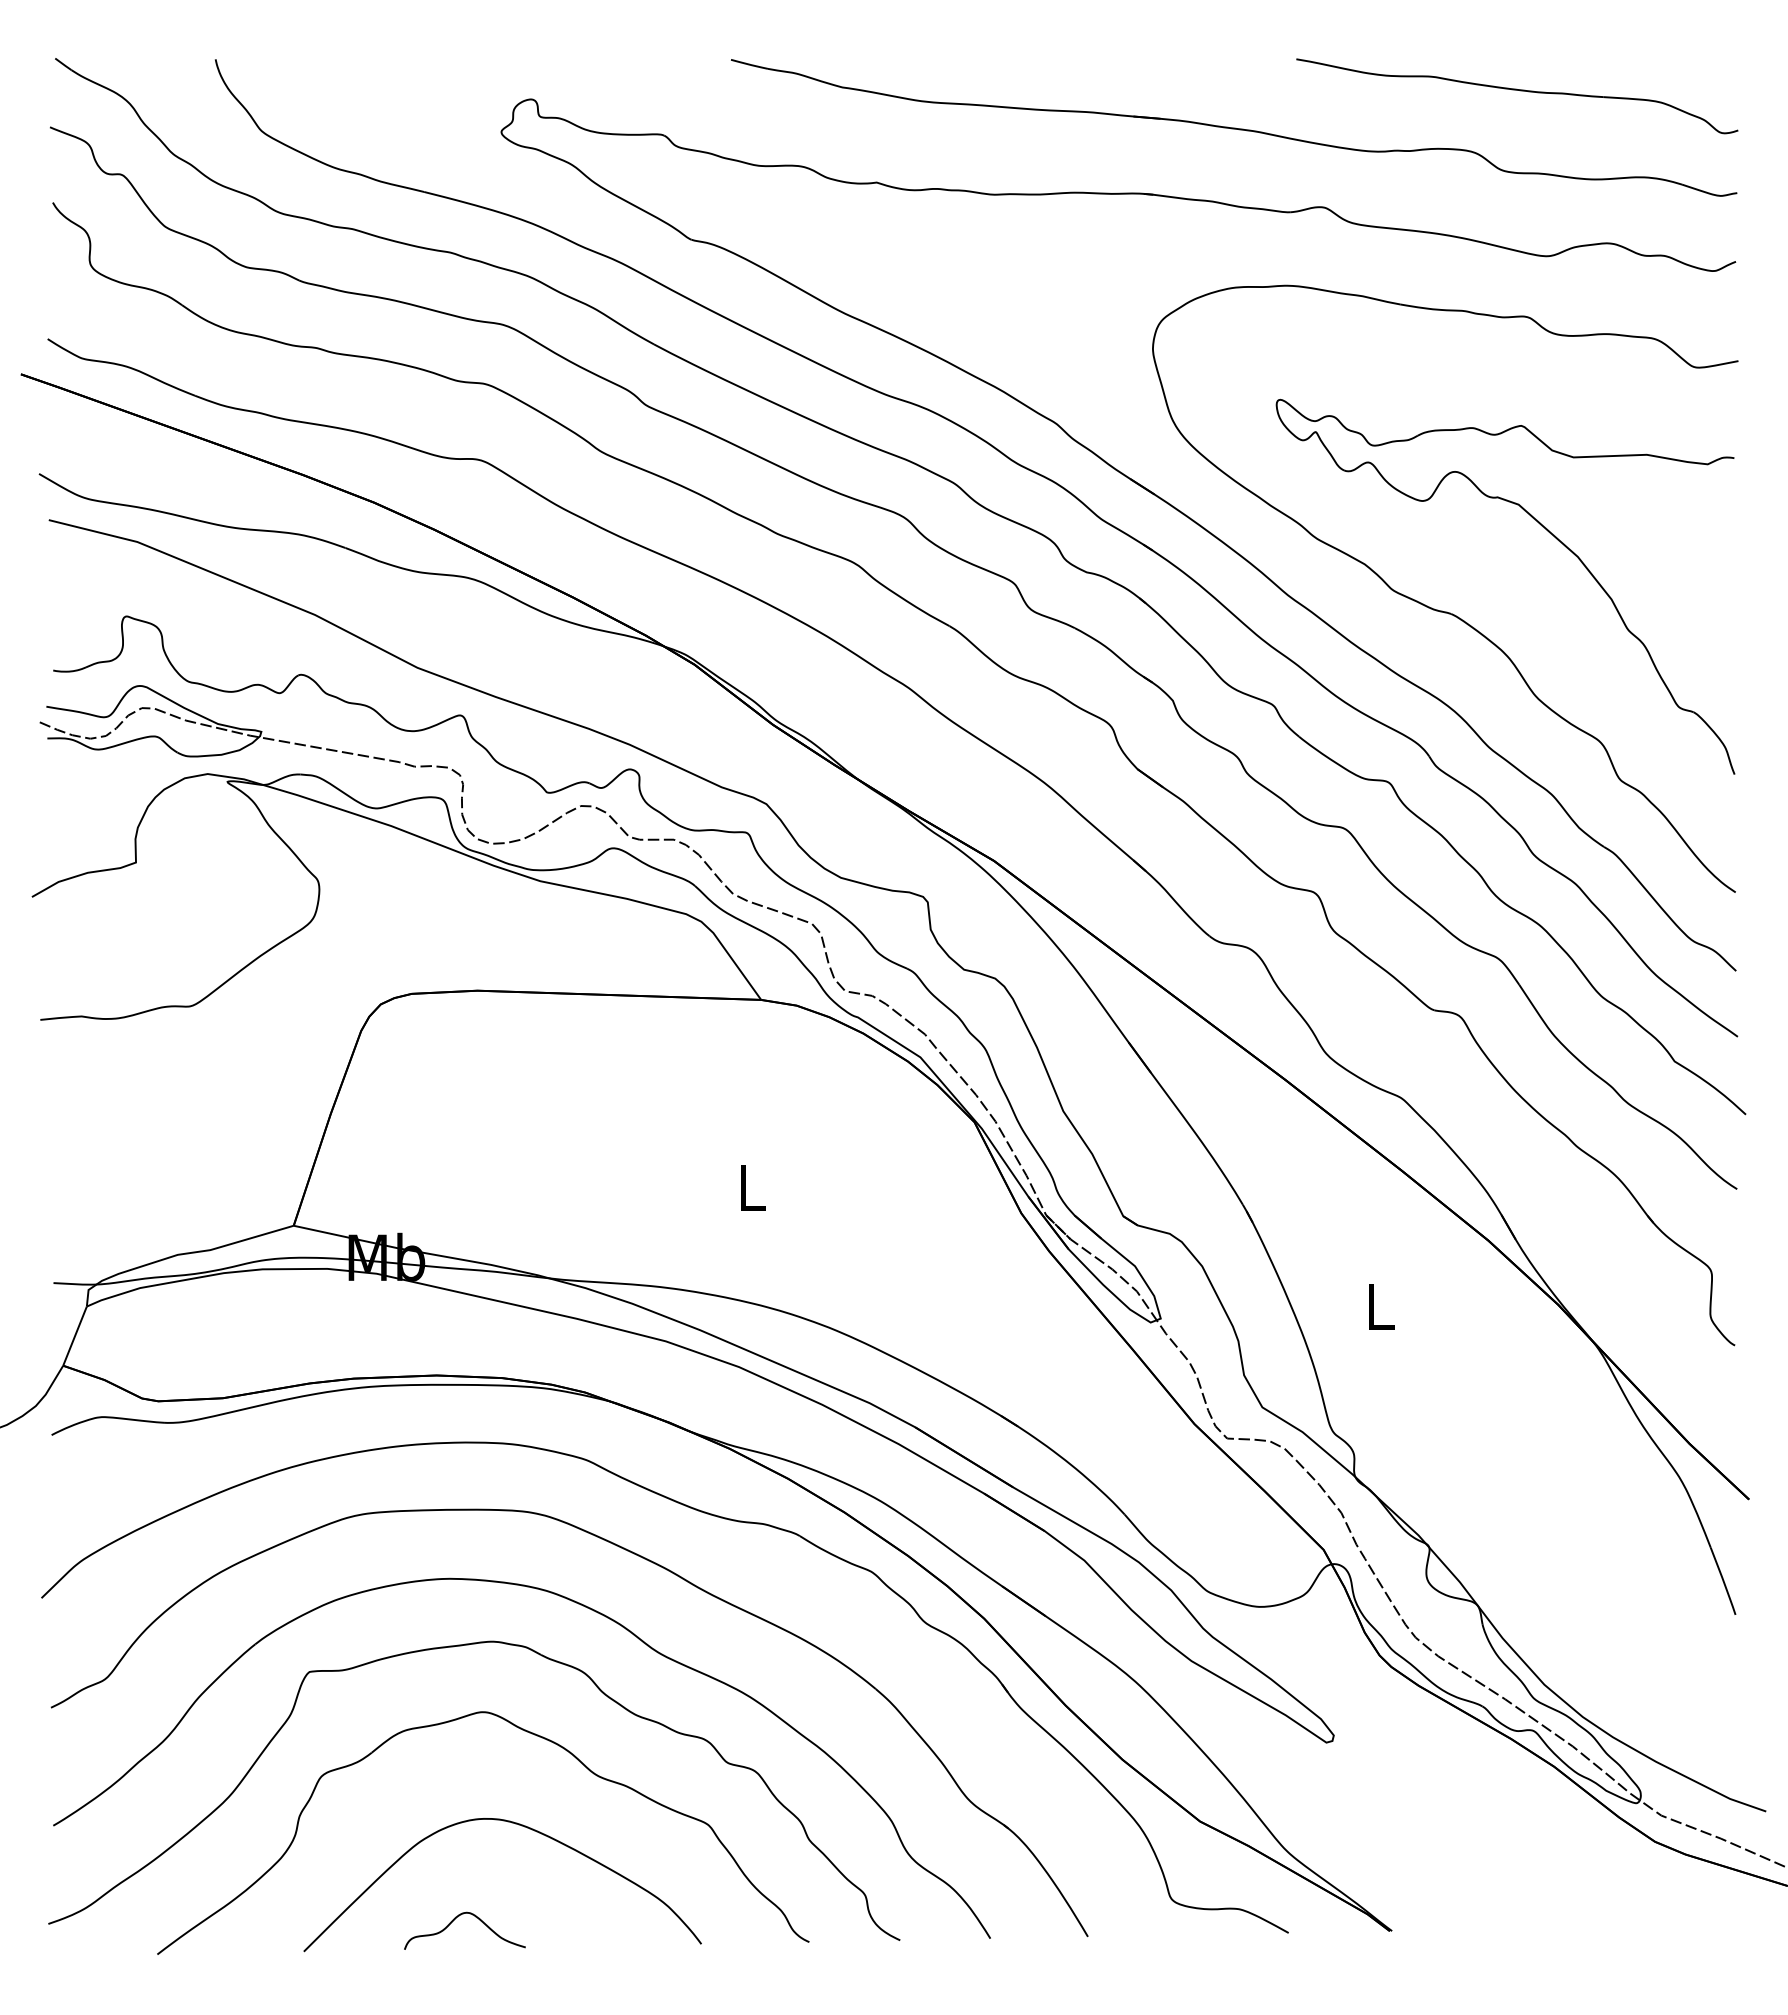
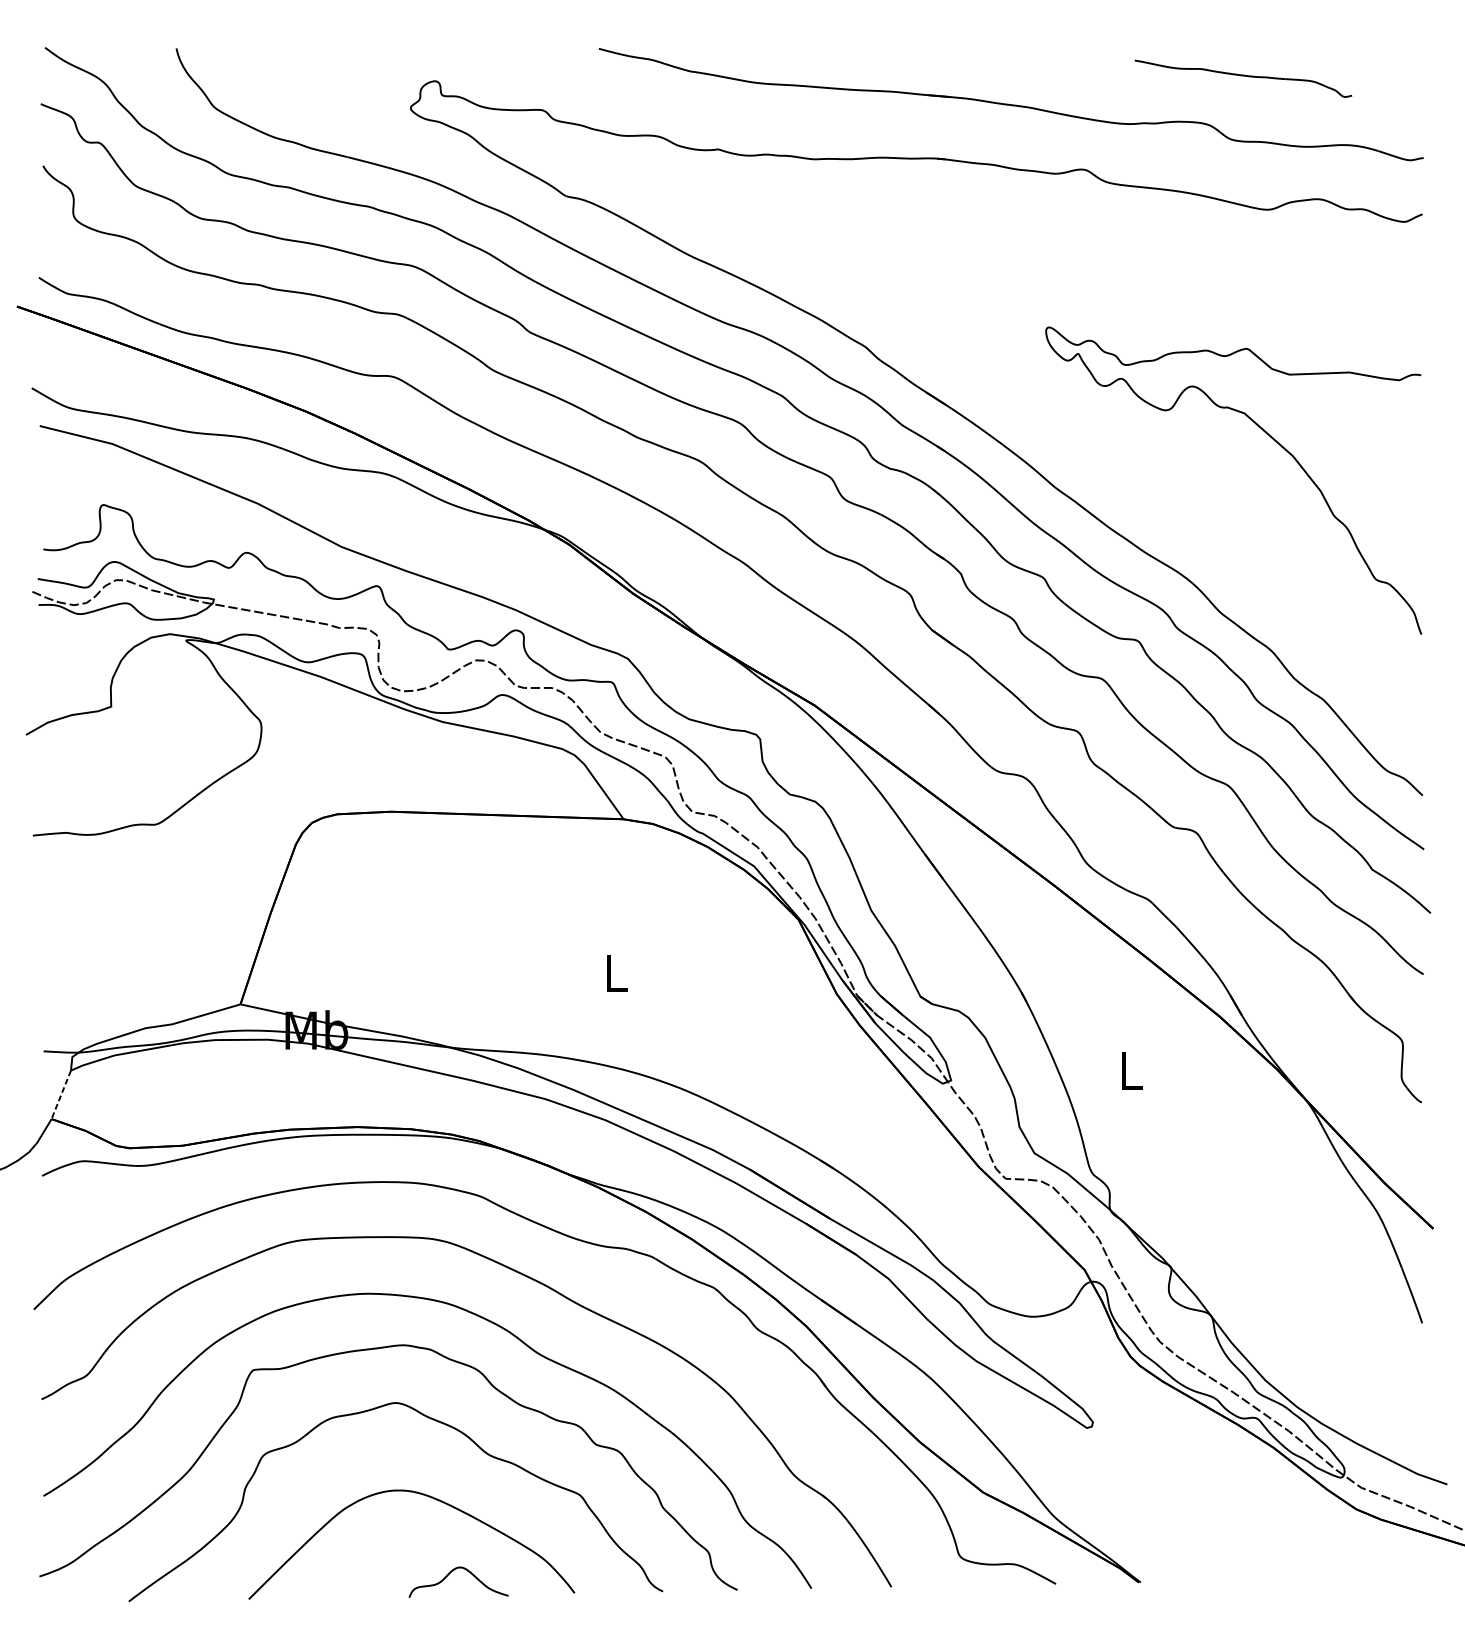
part: (1517, 96) -> (1243, 78), size x0.6
part: (1442, 610) -> (1182, 500), removed
line: (75, 1336) -> (61, 1095), solid -> dashed
curve: (454, 1920) -> (450, 1573), moved

